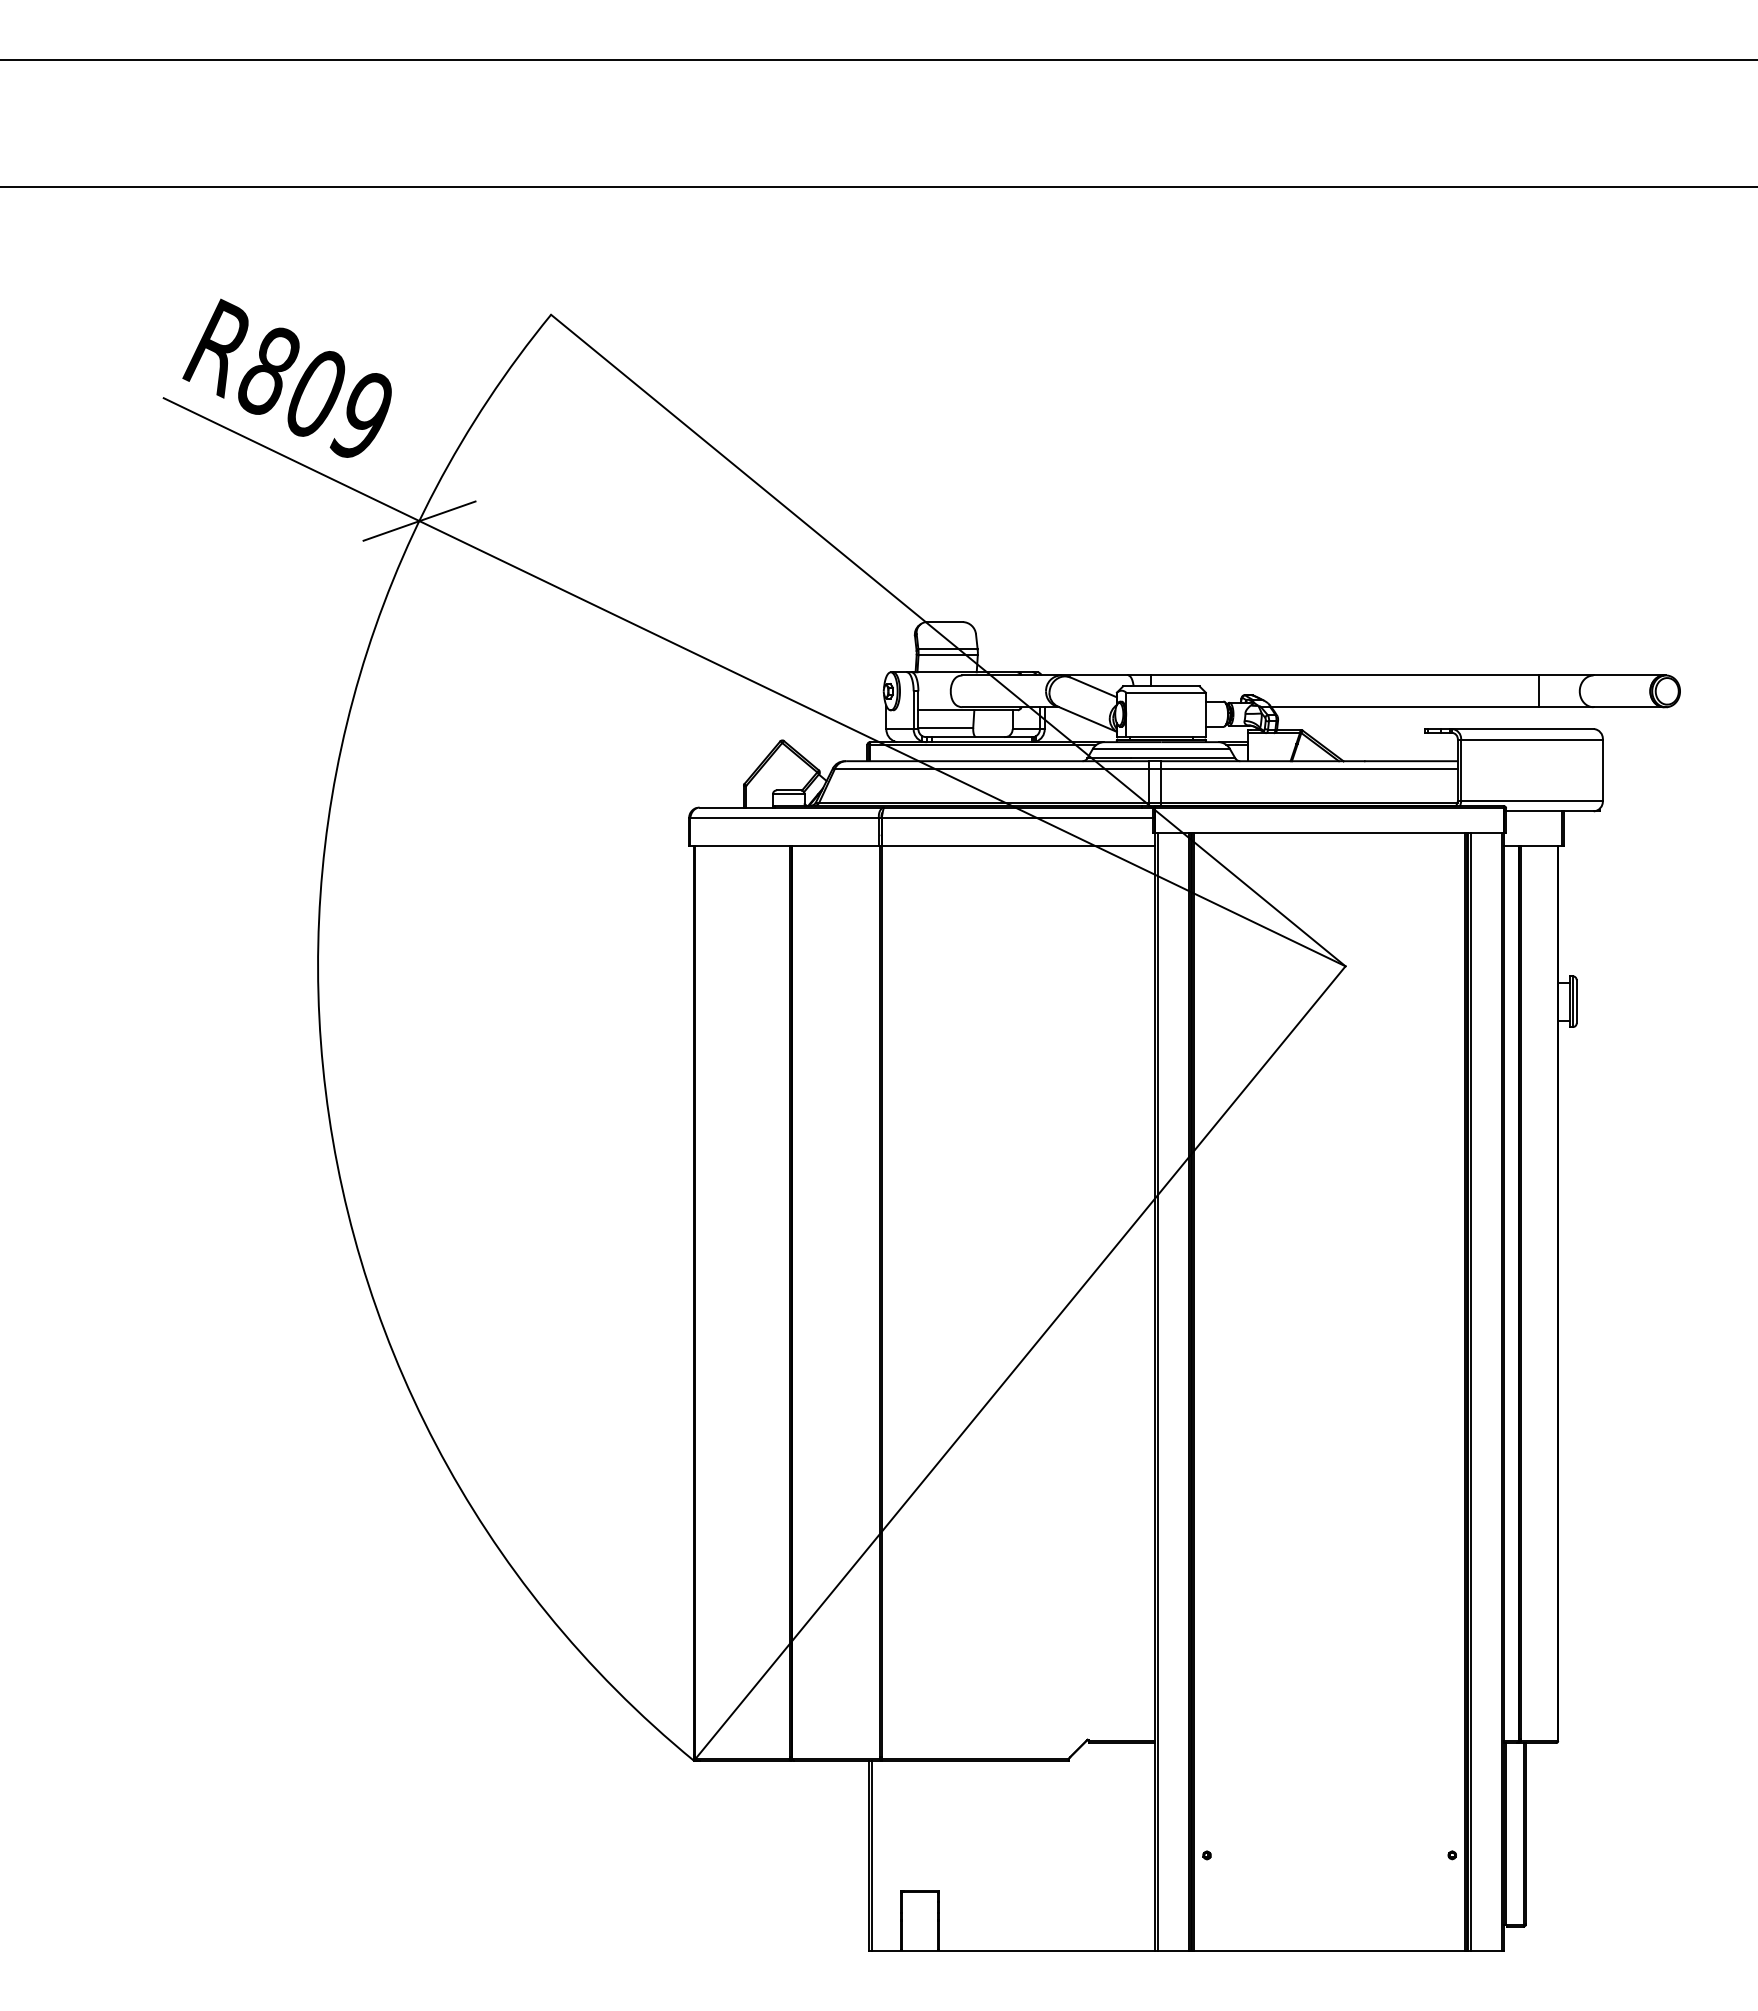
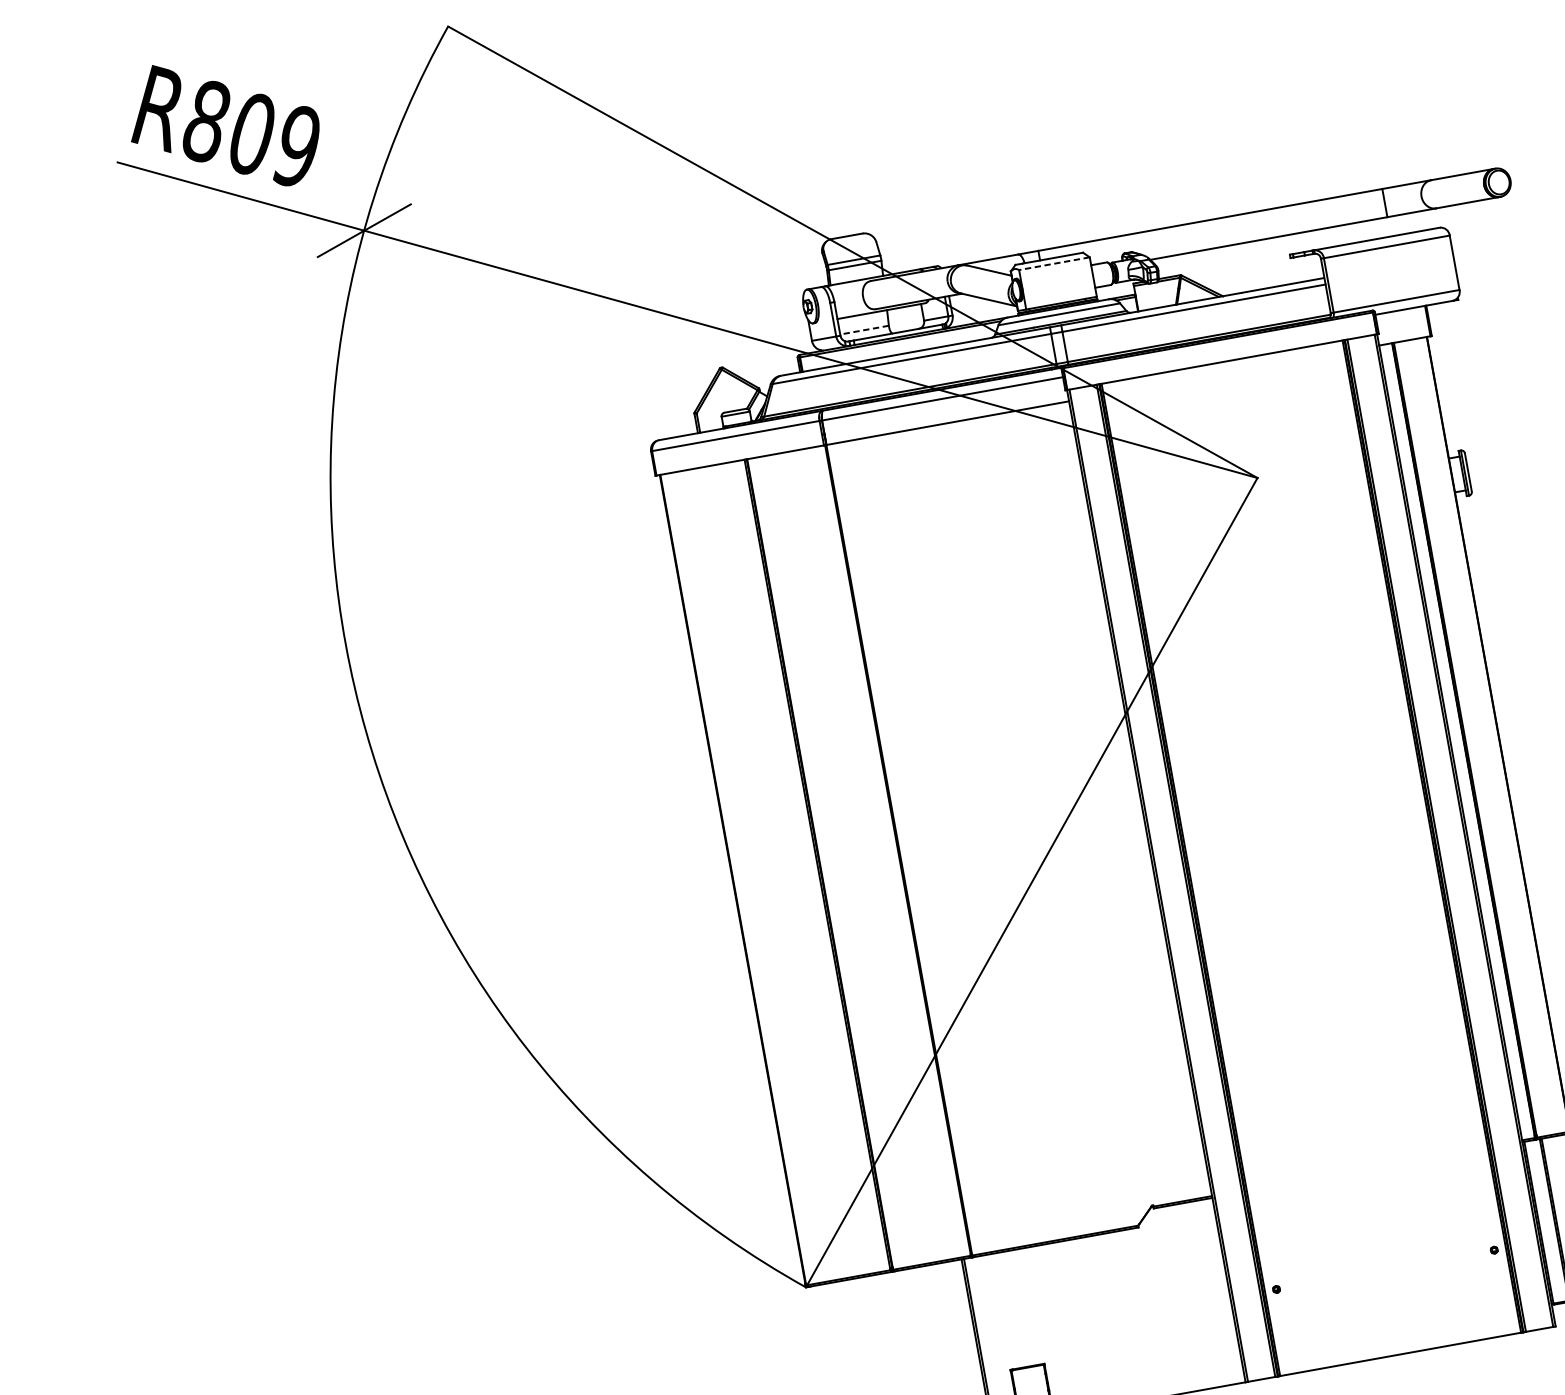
line: (1166, 692) -> (1054, 263), solid -> dashed
line: (945, 727) -> (864, 329), solid -> dashed

